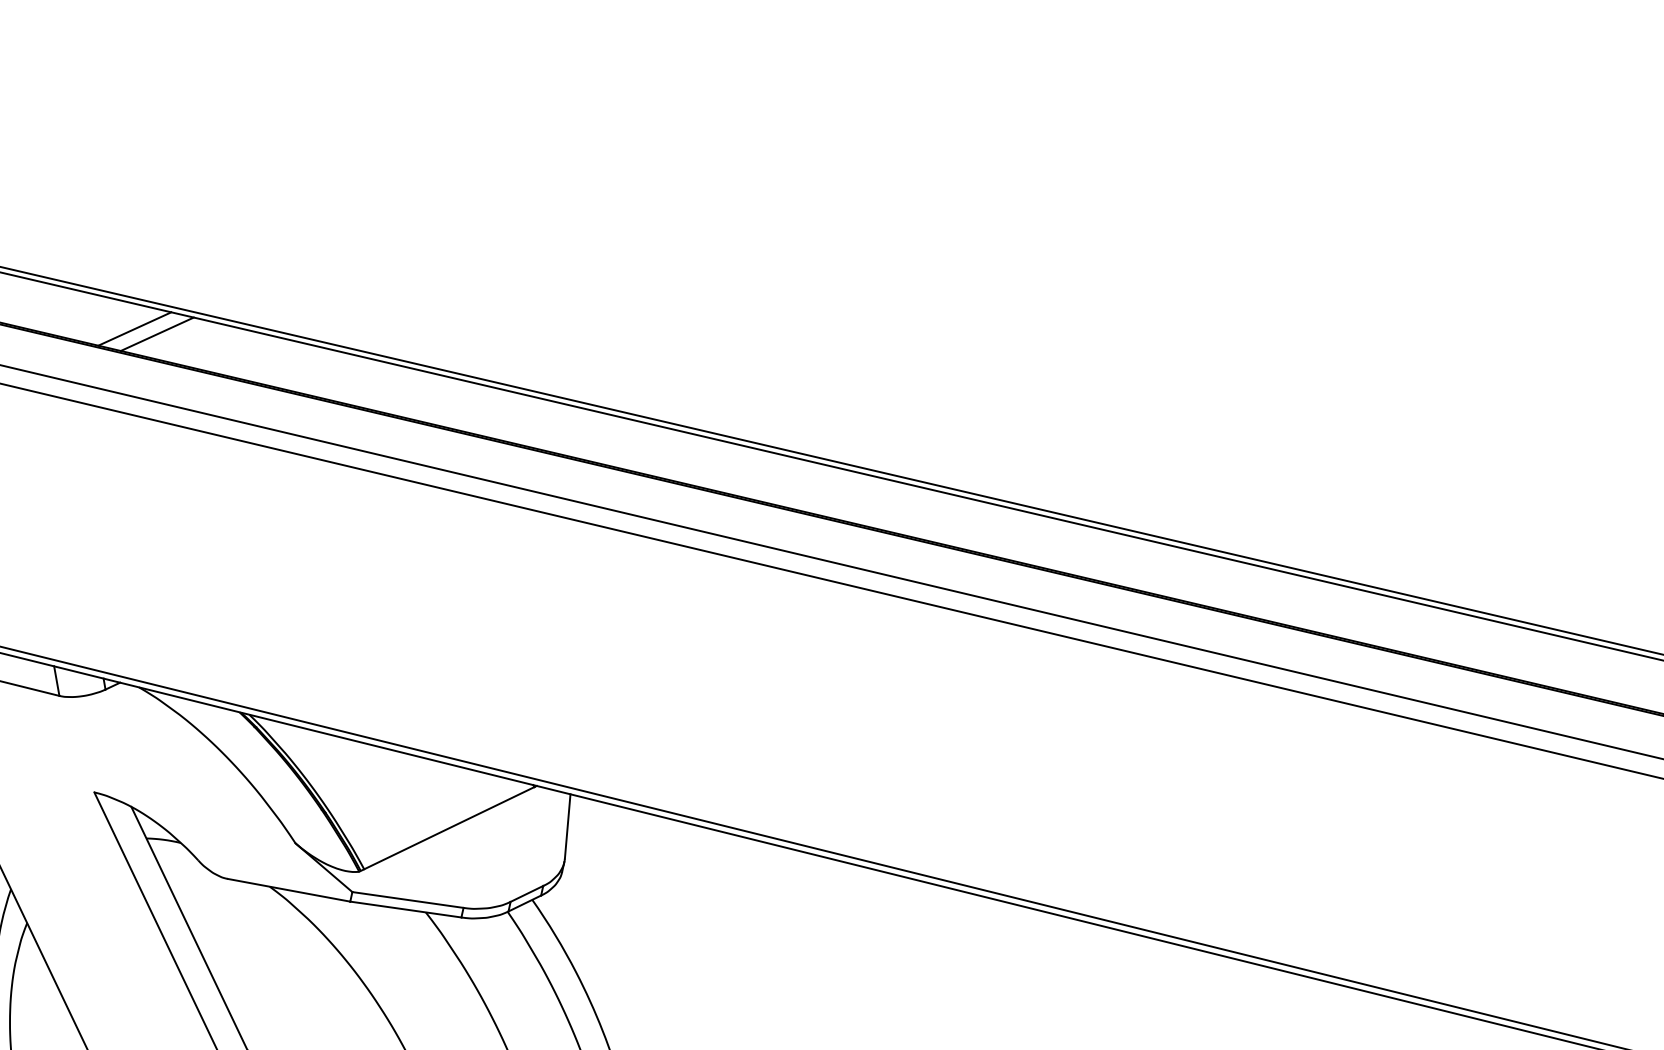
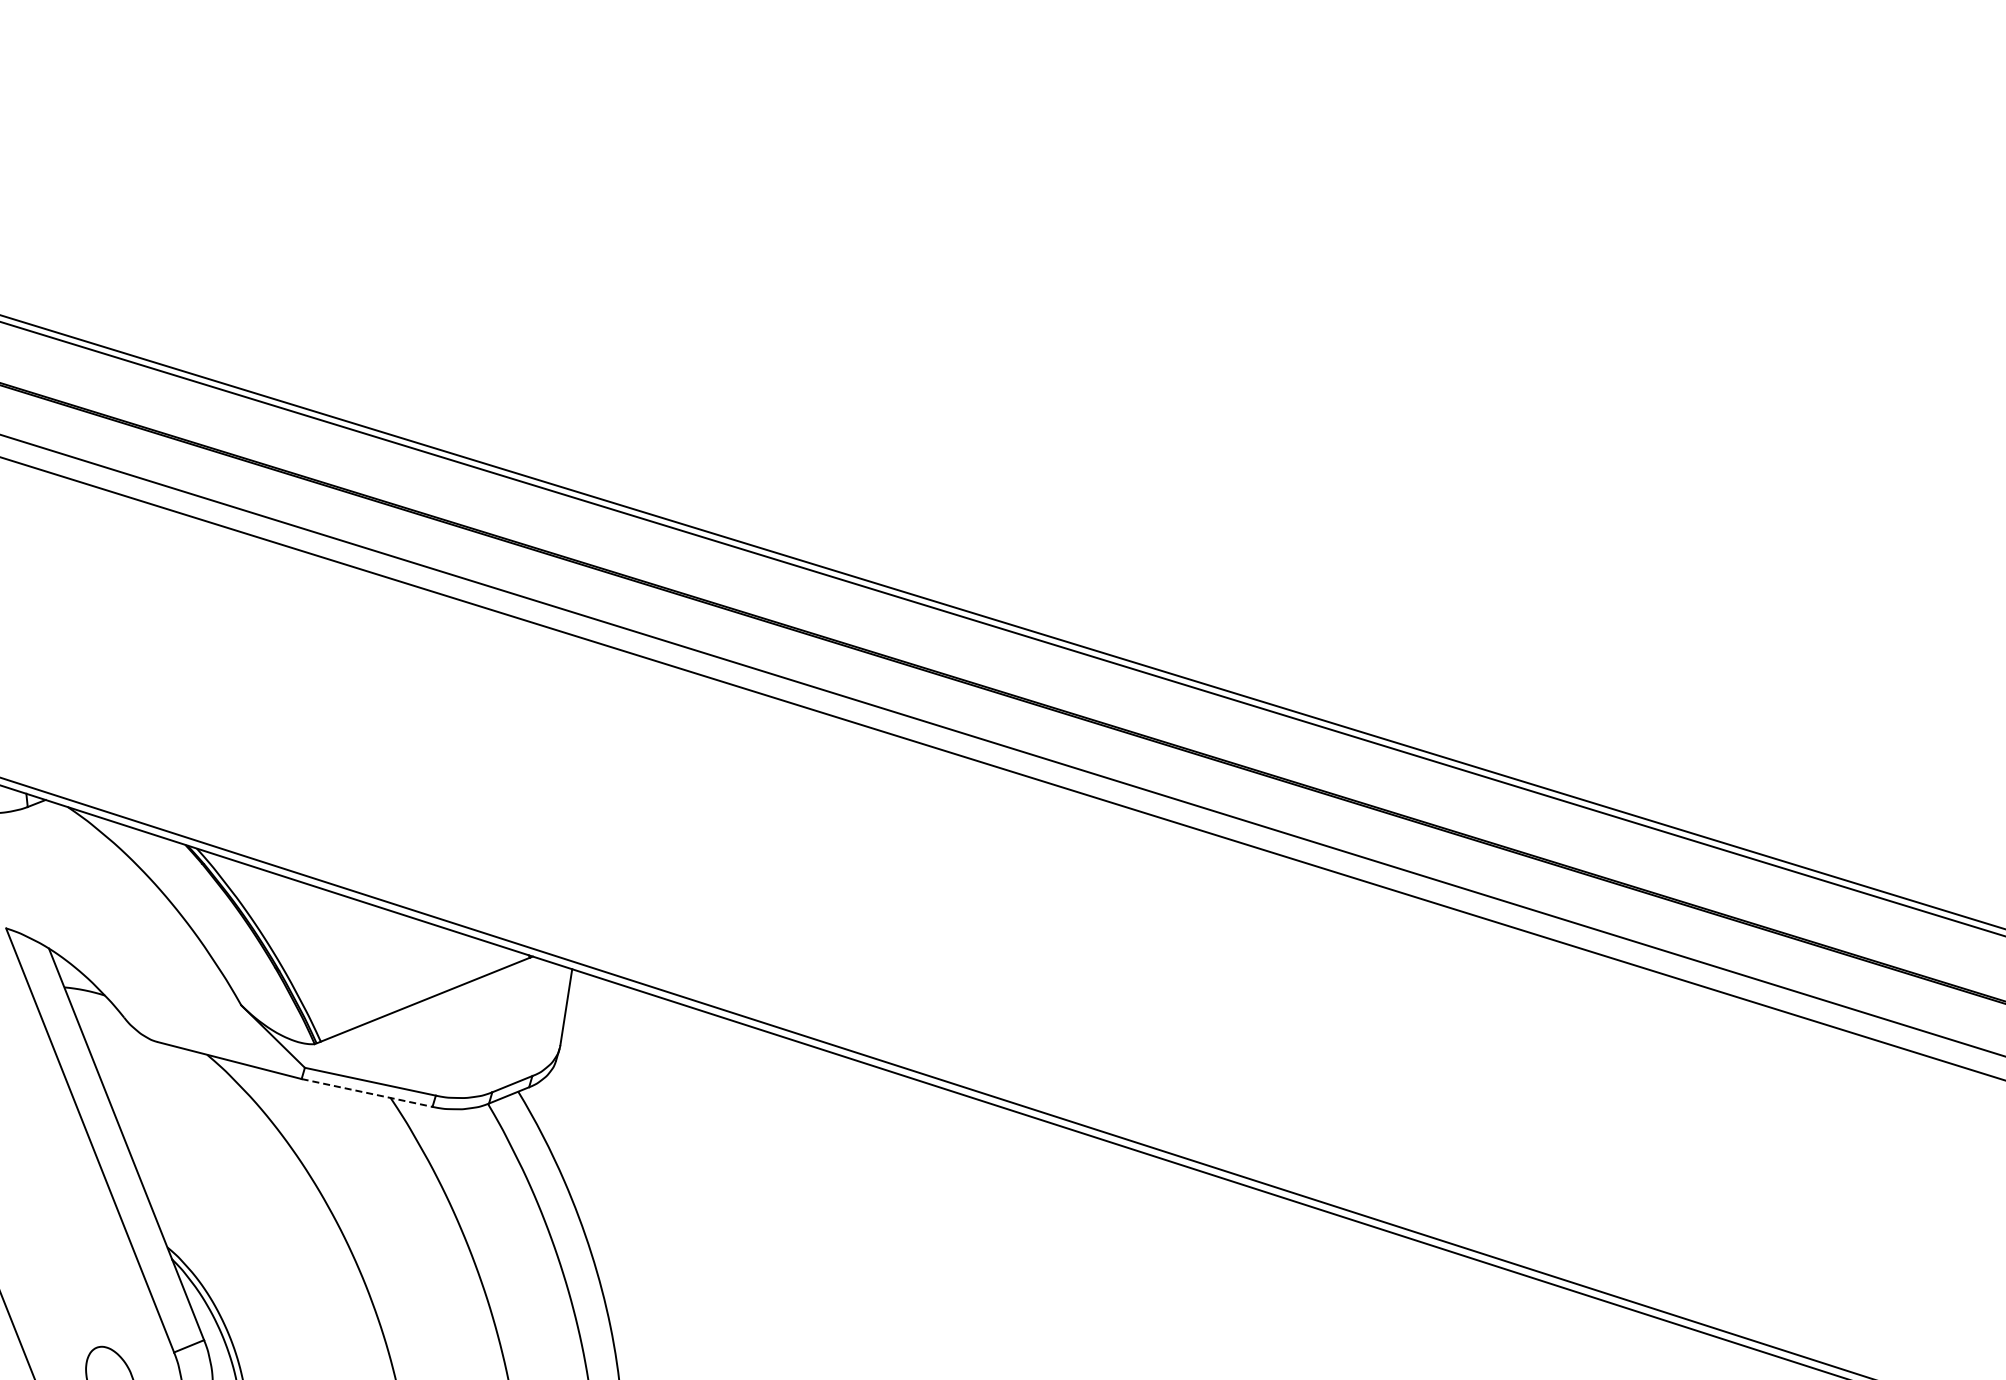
line: (134, 328) -> (91, 380), removed
line: (156, 334) -> (117, 388), removed
line: (406, 909) -> (367, 1092), solid -> dashed

